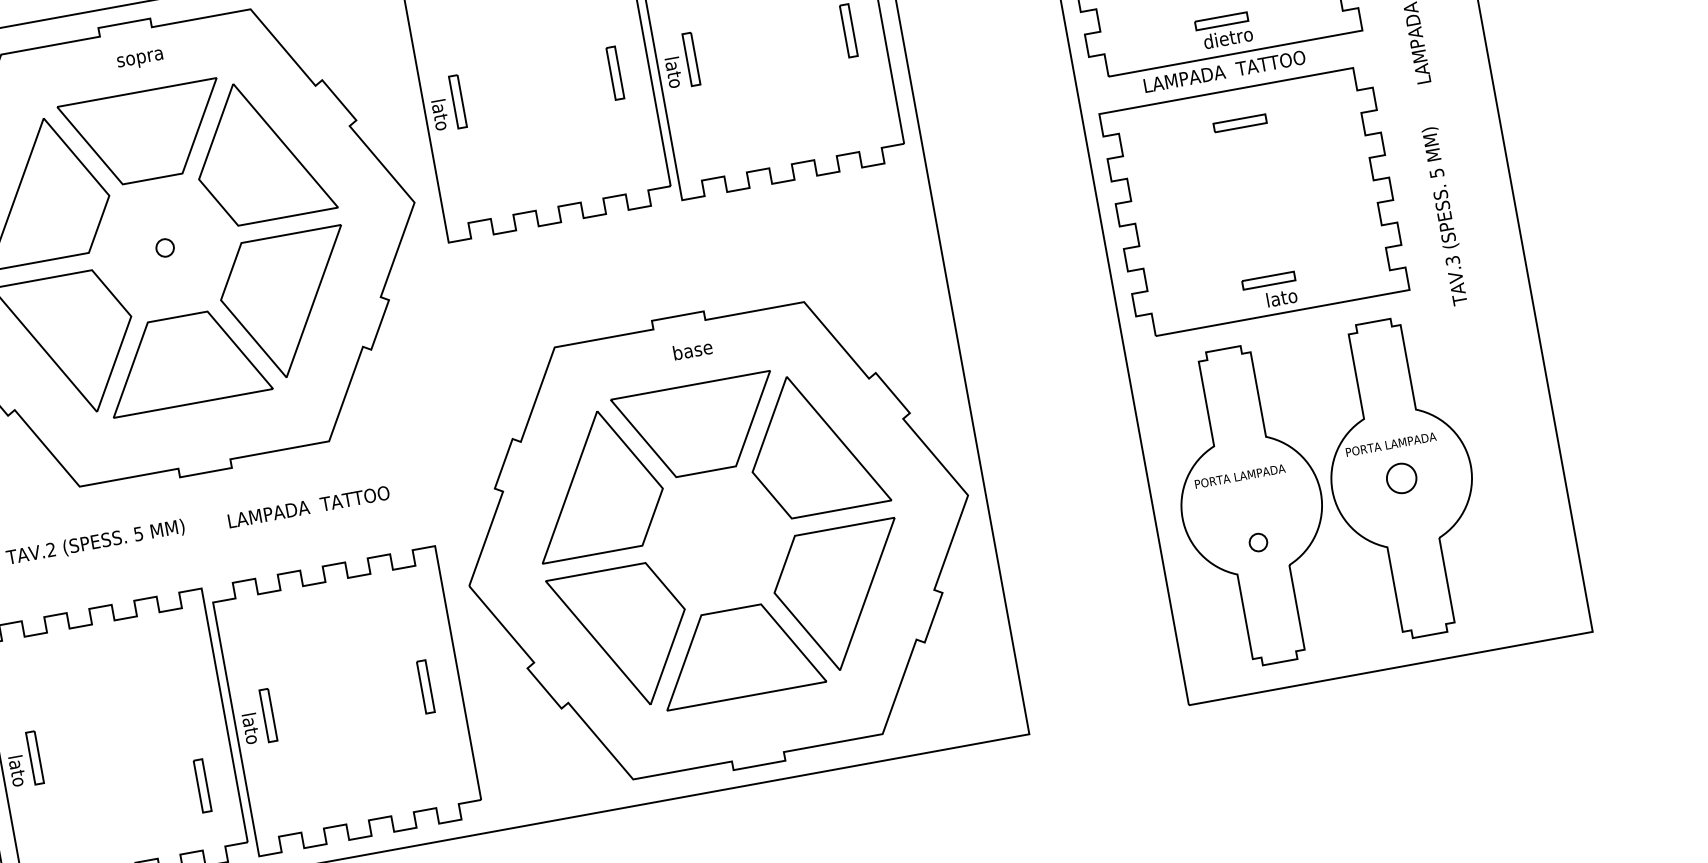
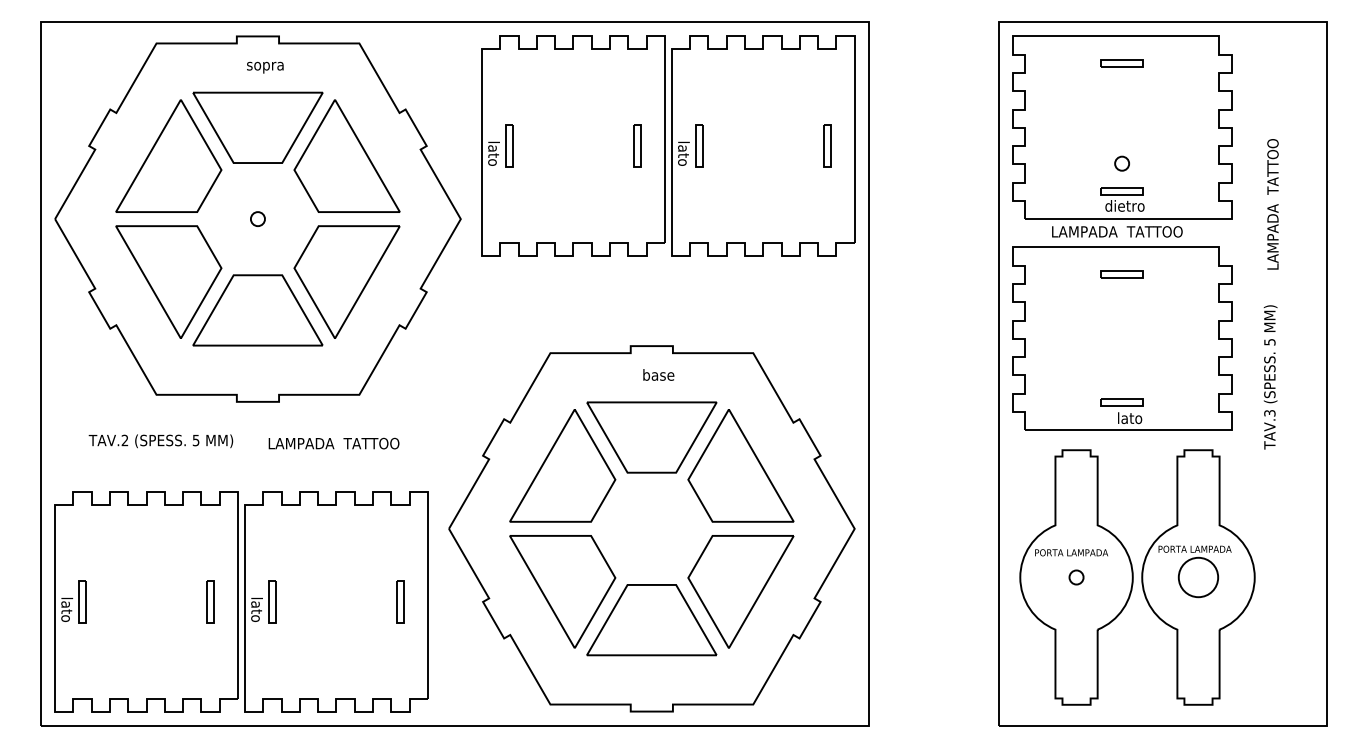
circle: (1401, 478) -> (1198, 577), size x1.67
circle: (1258, 542) -> (1076, 577), moved
part: (202, 785) -> (210, 601), moved

